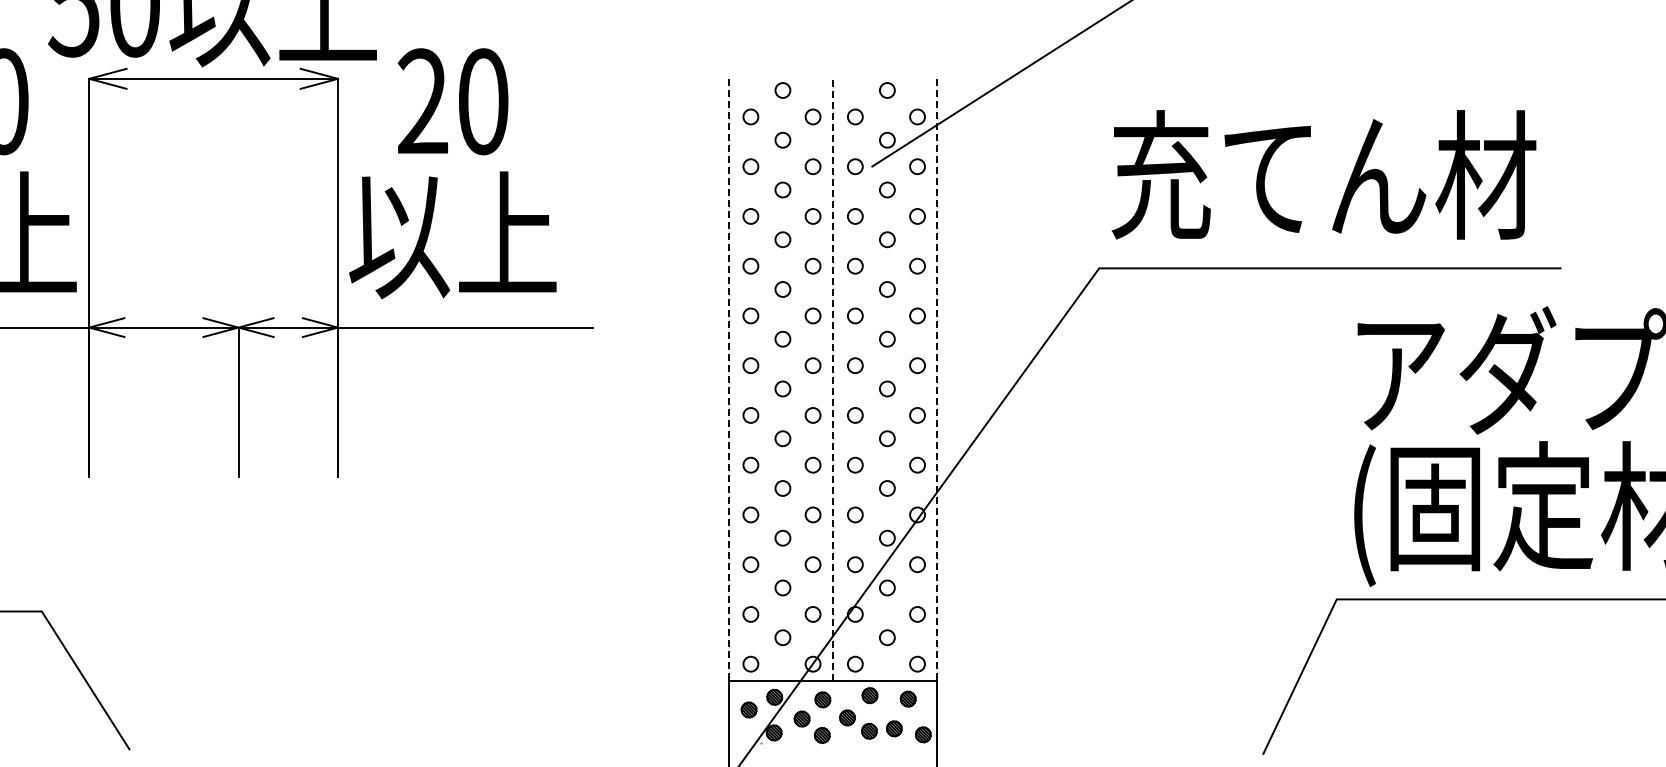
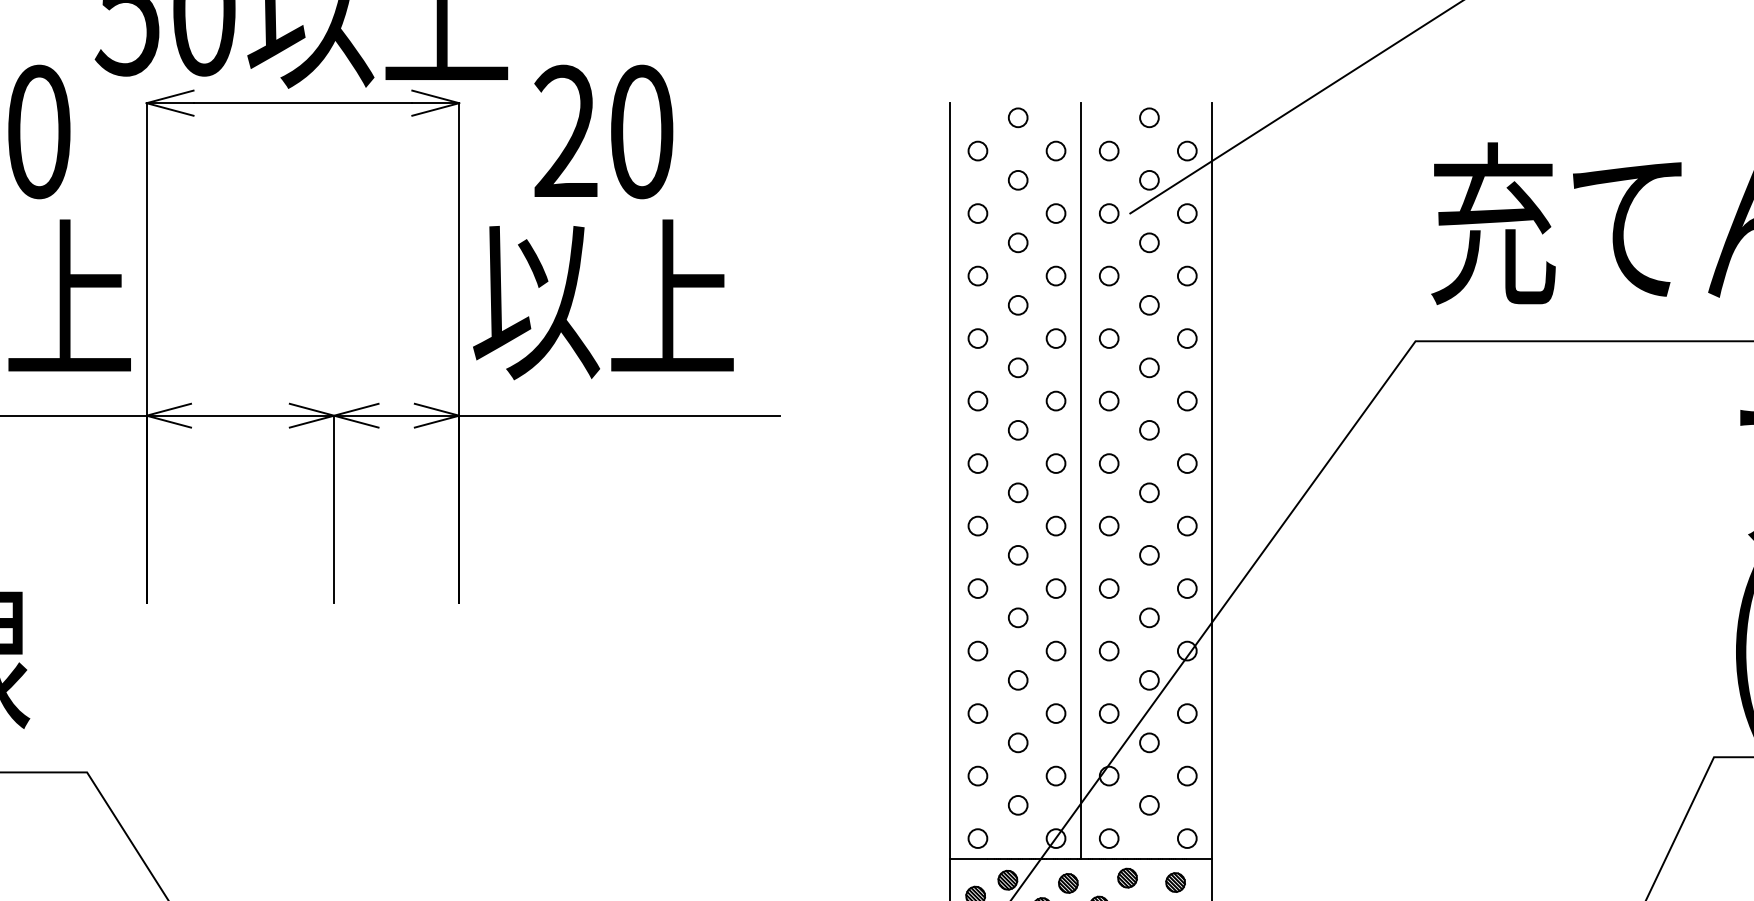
line: (728, 379) -> (949, 480), dashed -> solid
line: (832, 379) -> (1080, 480), dashed -> solid
line: (937, 379) -> (1212, 480), dashed -> solid

